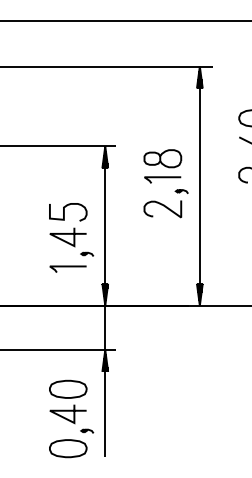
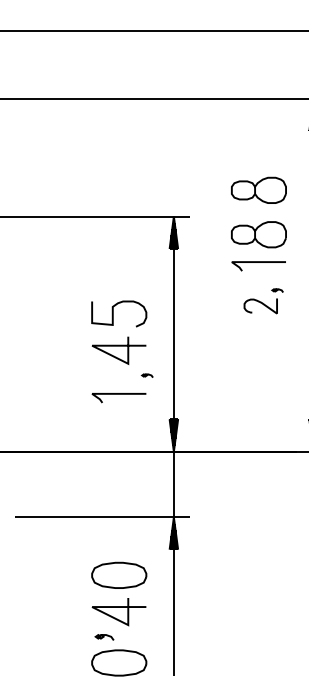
part: (162, 128) -> (258, 190), added
part: (165, 203) -> (262, 300), size x0.6
part: (87, 253) -> (147, 374), size x0.6
part: (87, 430) -> (104, 636), moved

